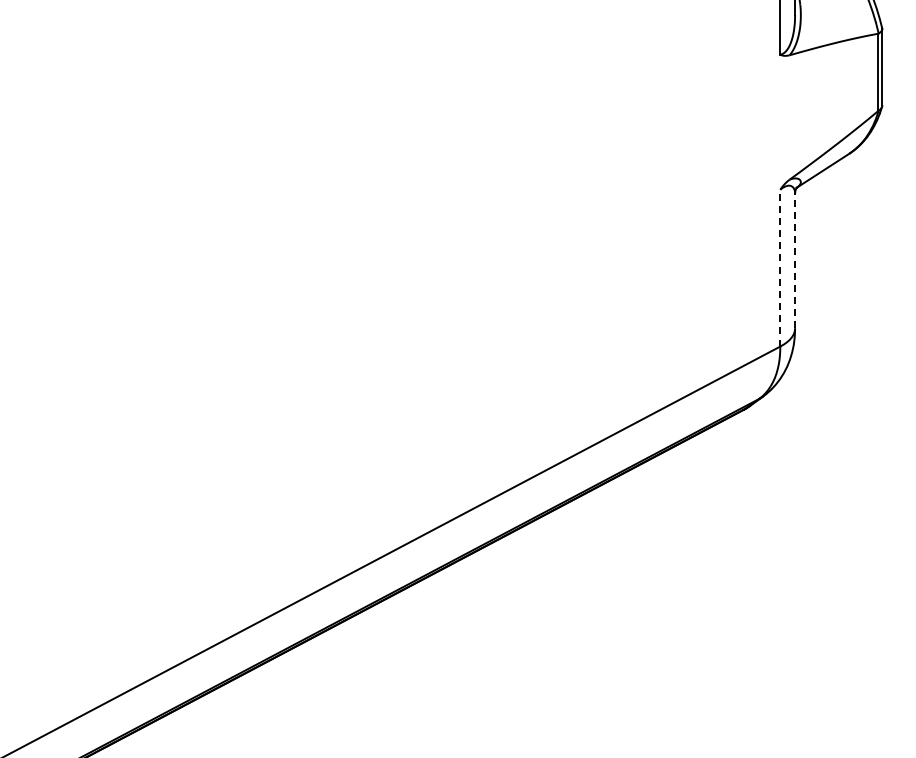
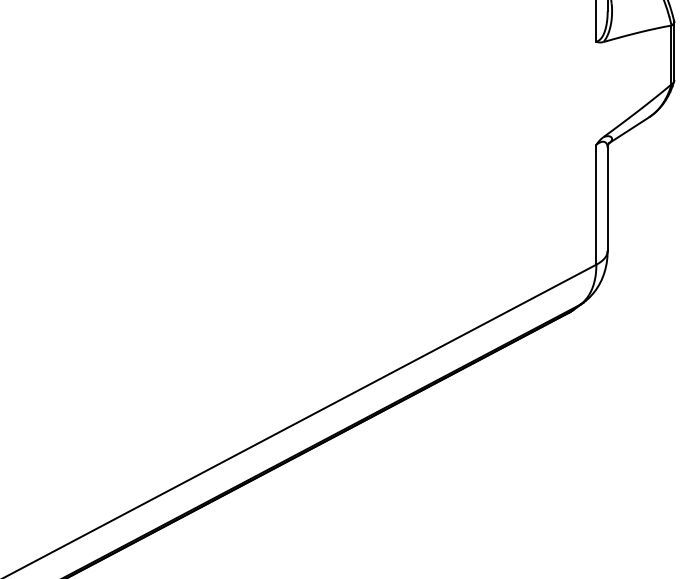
line: (795, 260) -> (607, 198), dashed -> solid
line: (780, 267) -> (596, 204), dashed -> solid

